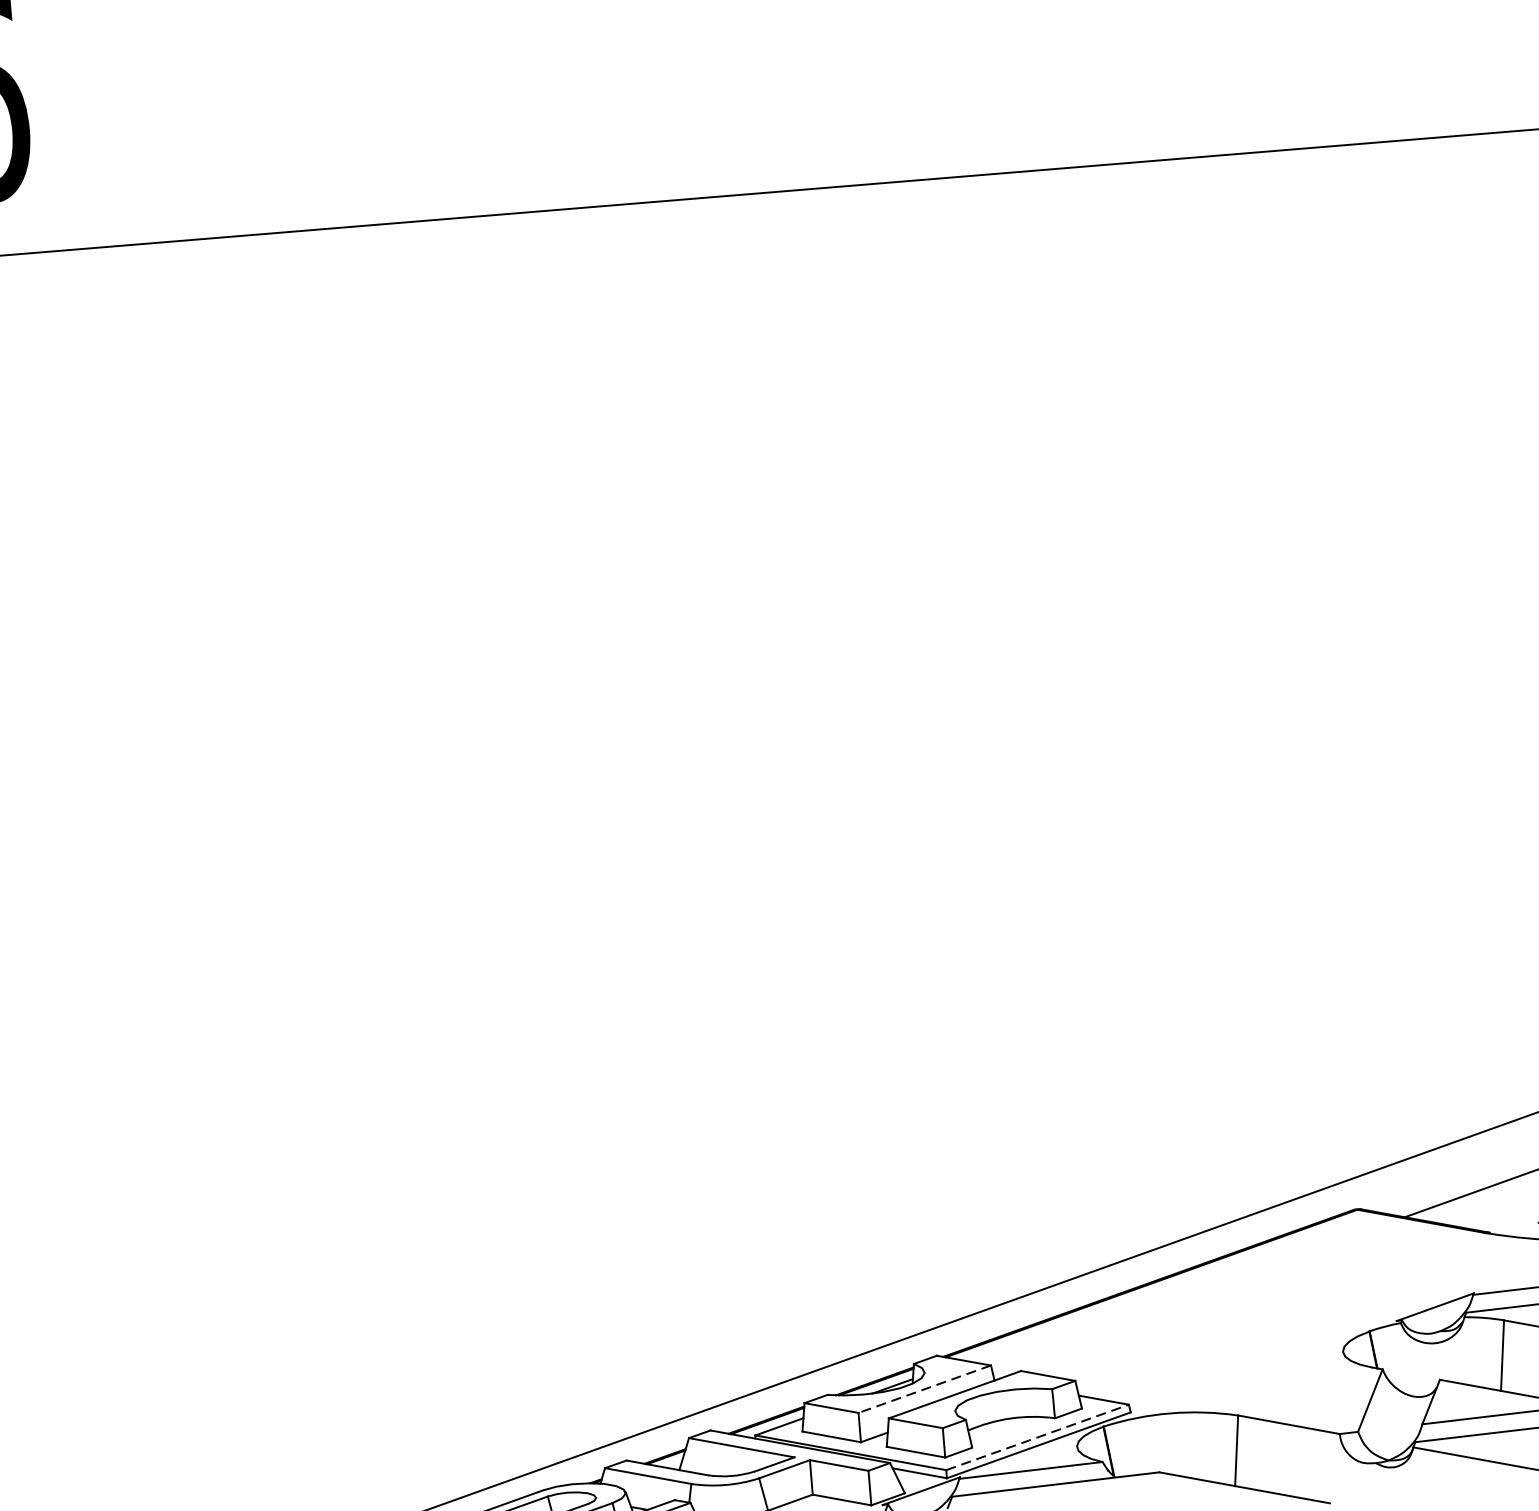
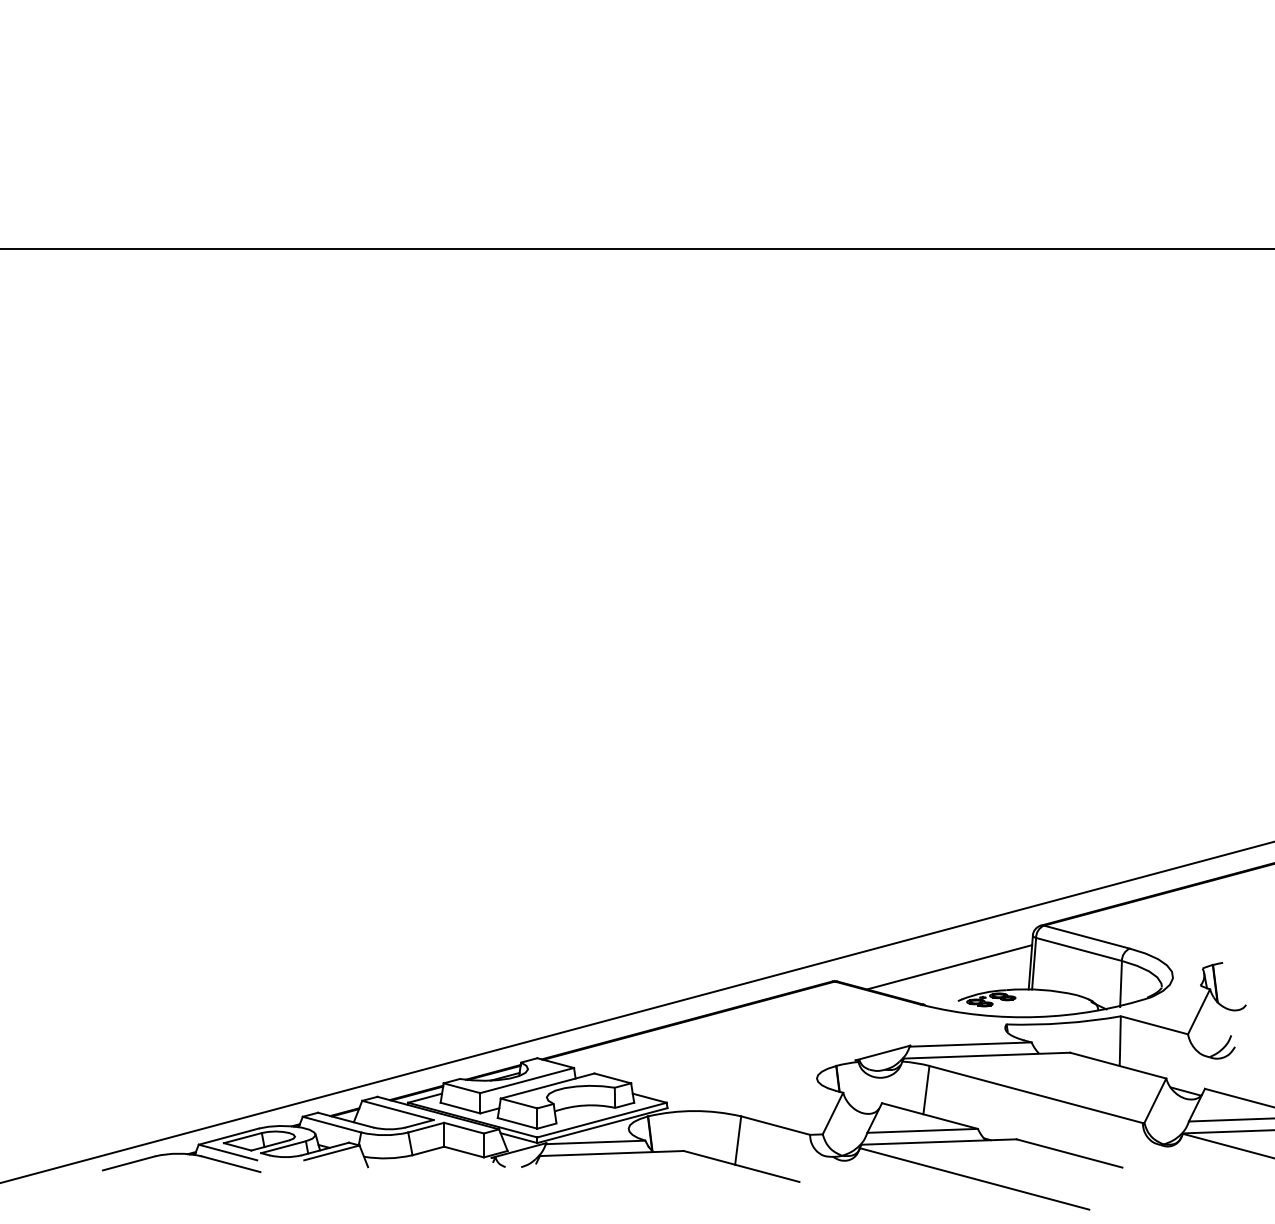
line: (925, 1389) -> (527, 1080), dashed -> solid
line: (1038, 1437) -> (602, 1120), dashed -> solid

